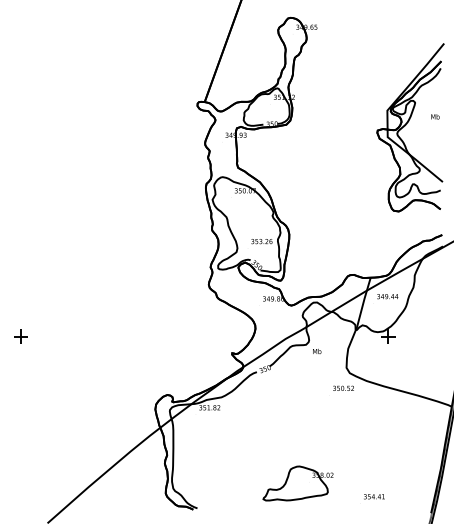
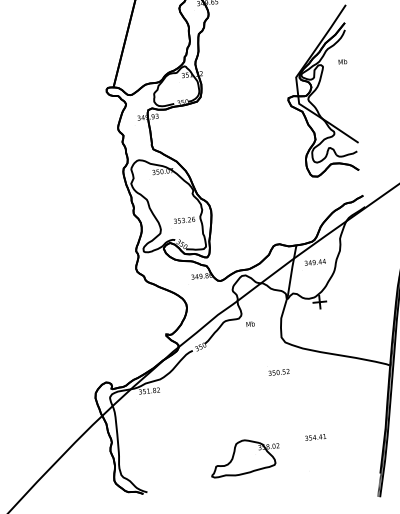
text: (435, 116) -> (342, 61), moved
text: (343, 387) -> (278, 371), moved
text: (374, 496) -> (315, 437), moved

